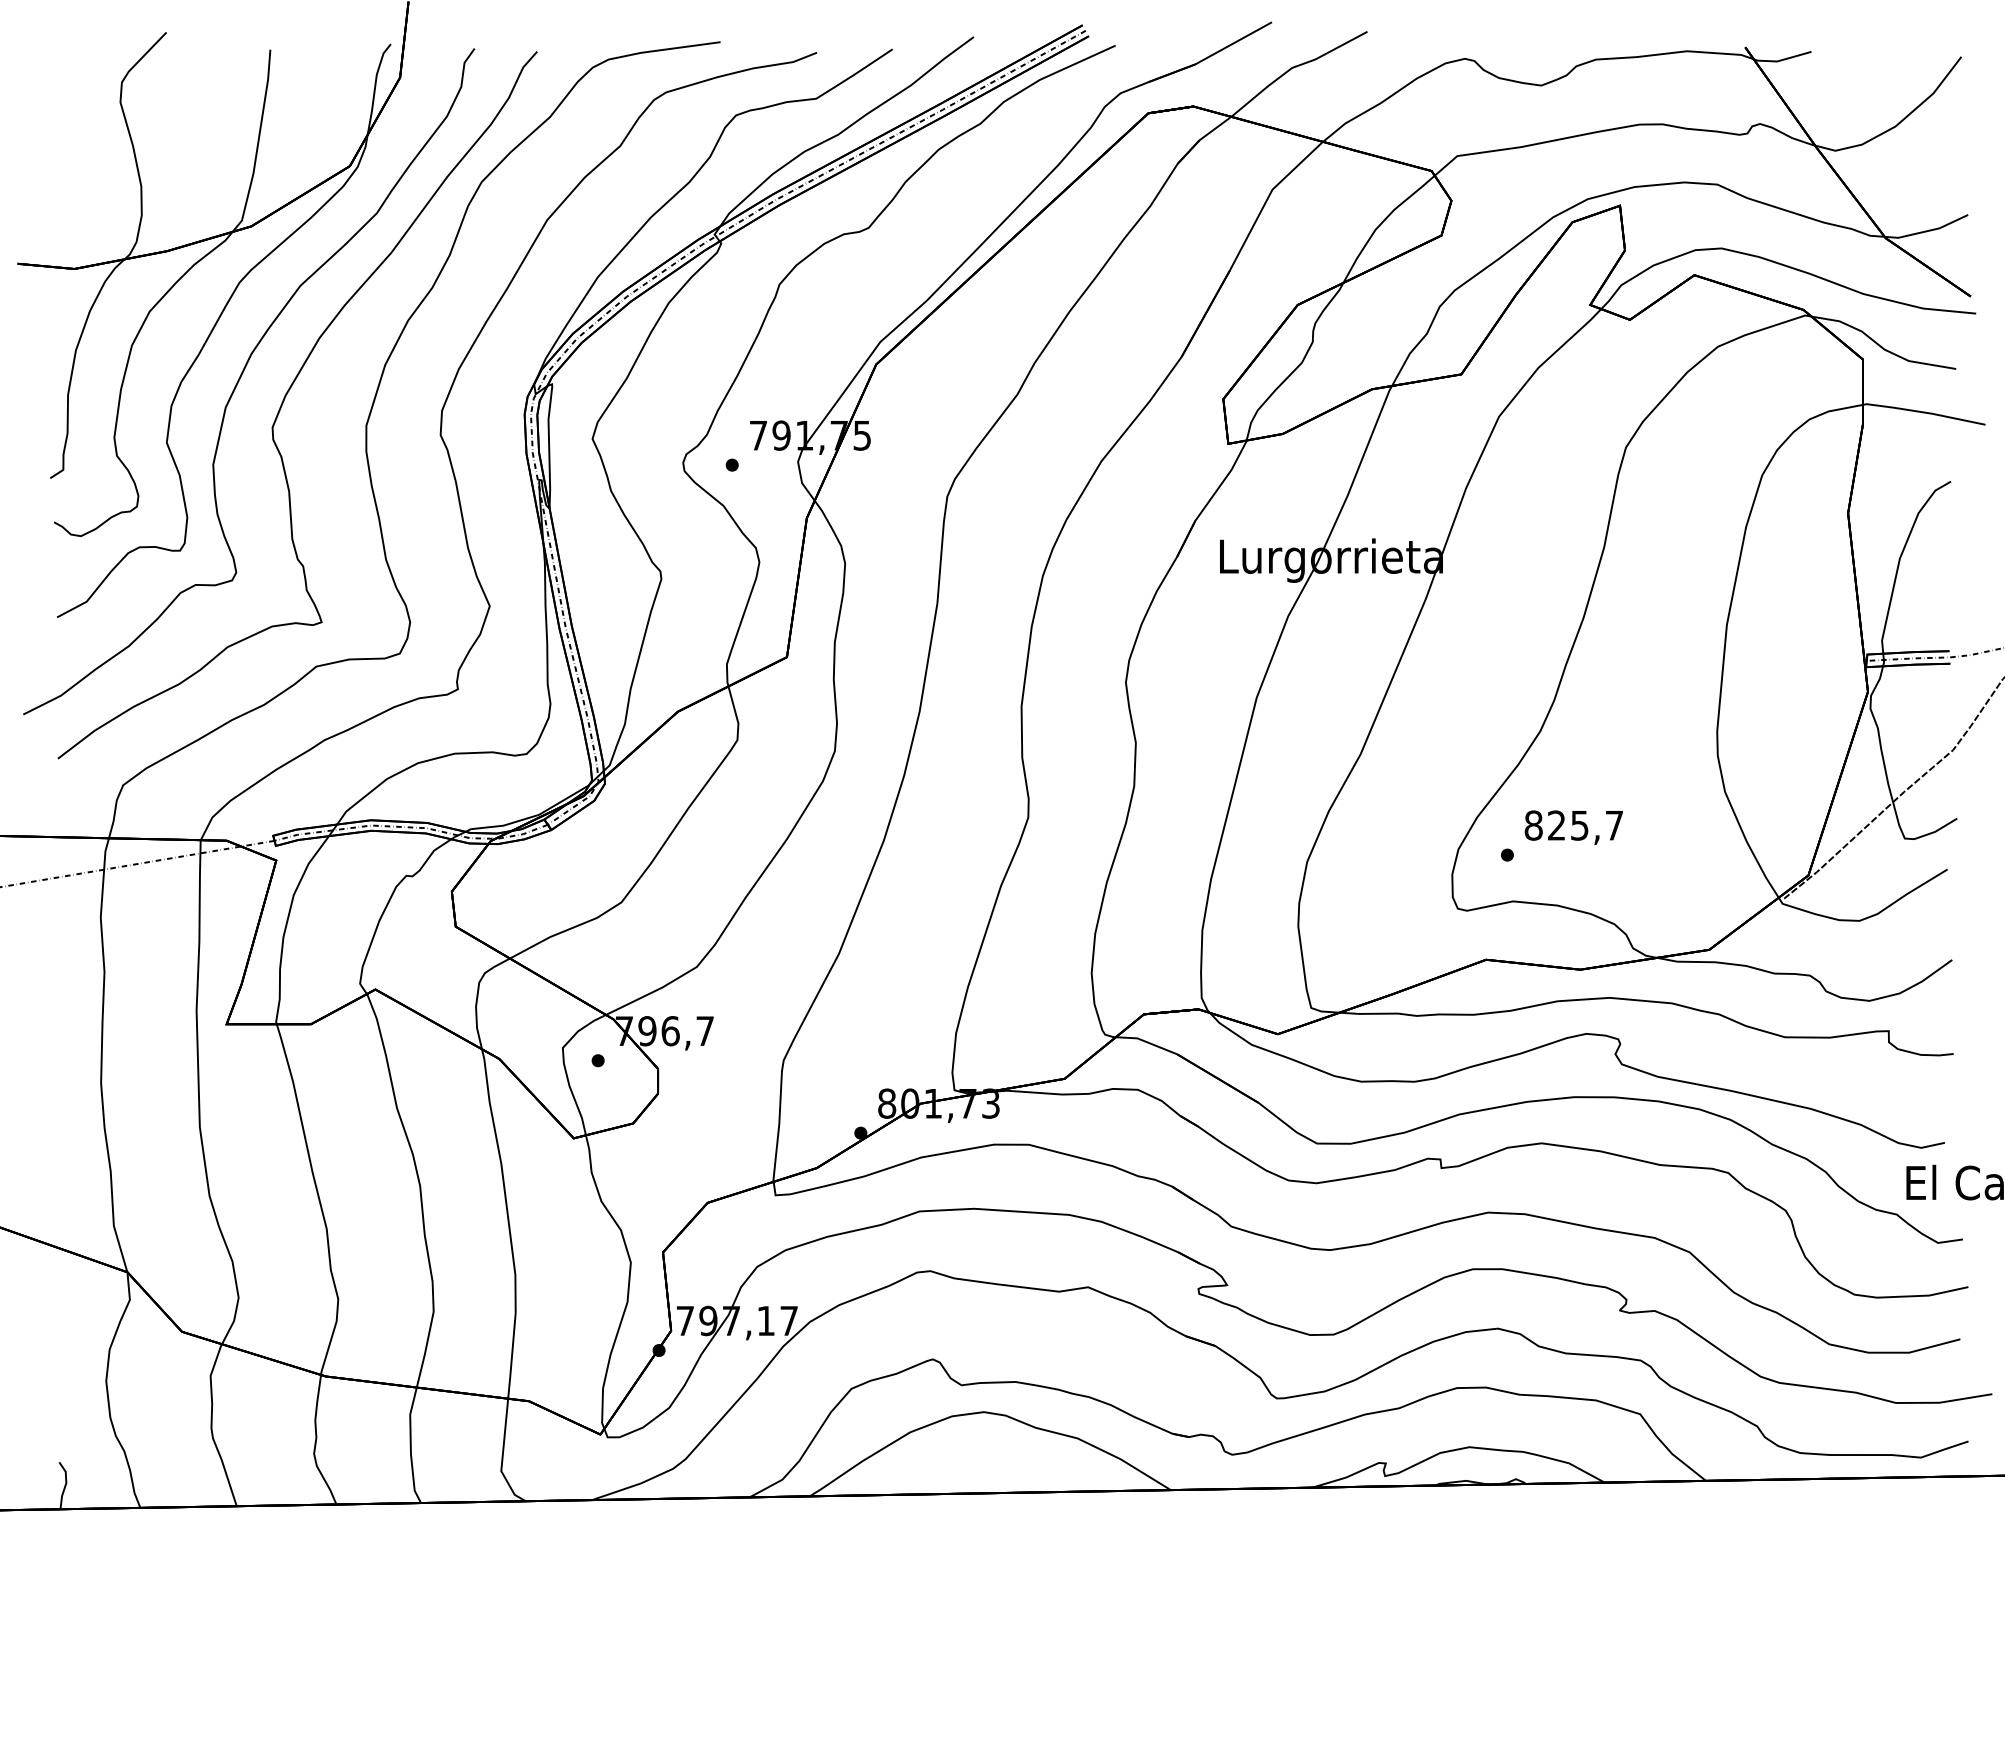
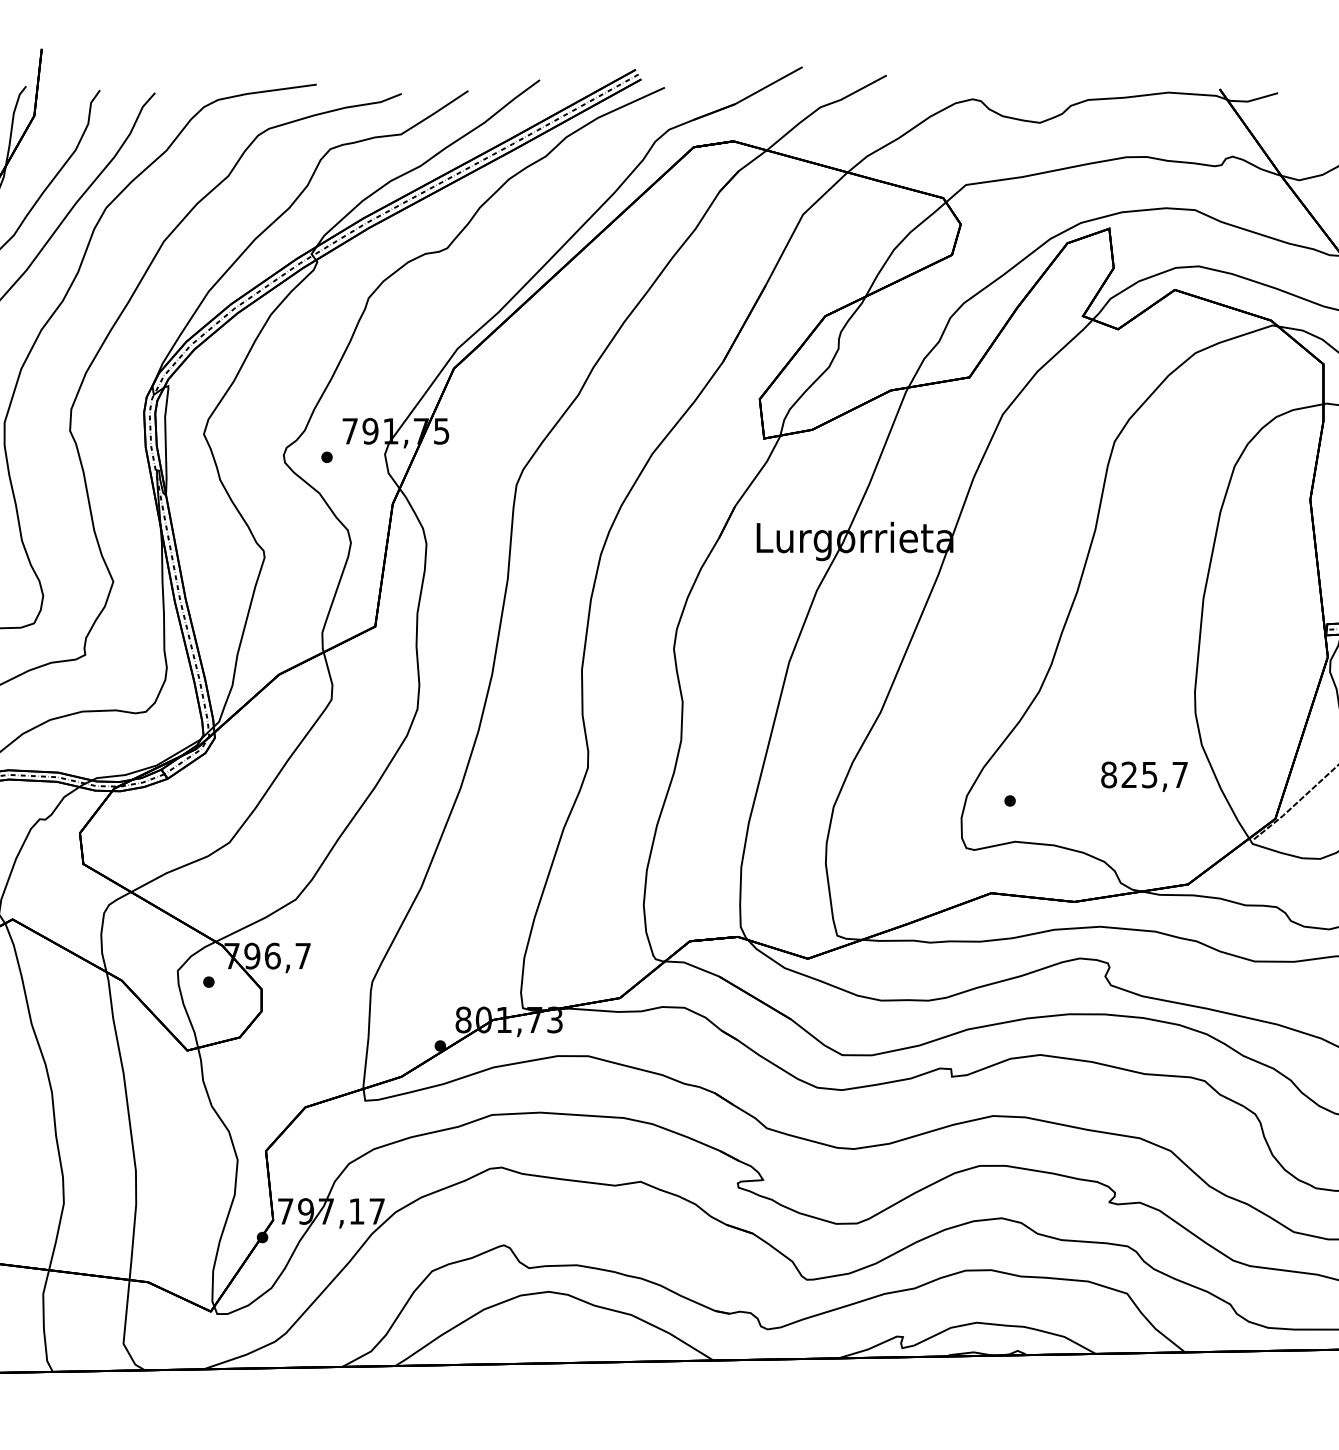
text: (1573, 827) -> (1144, 776), moved

